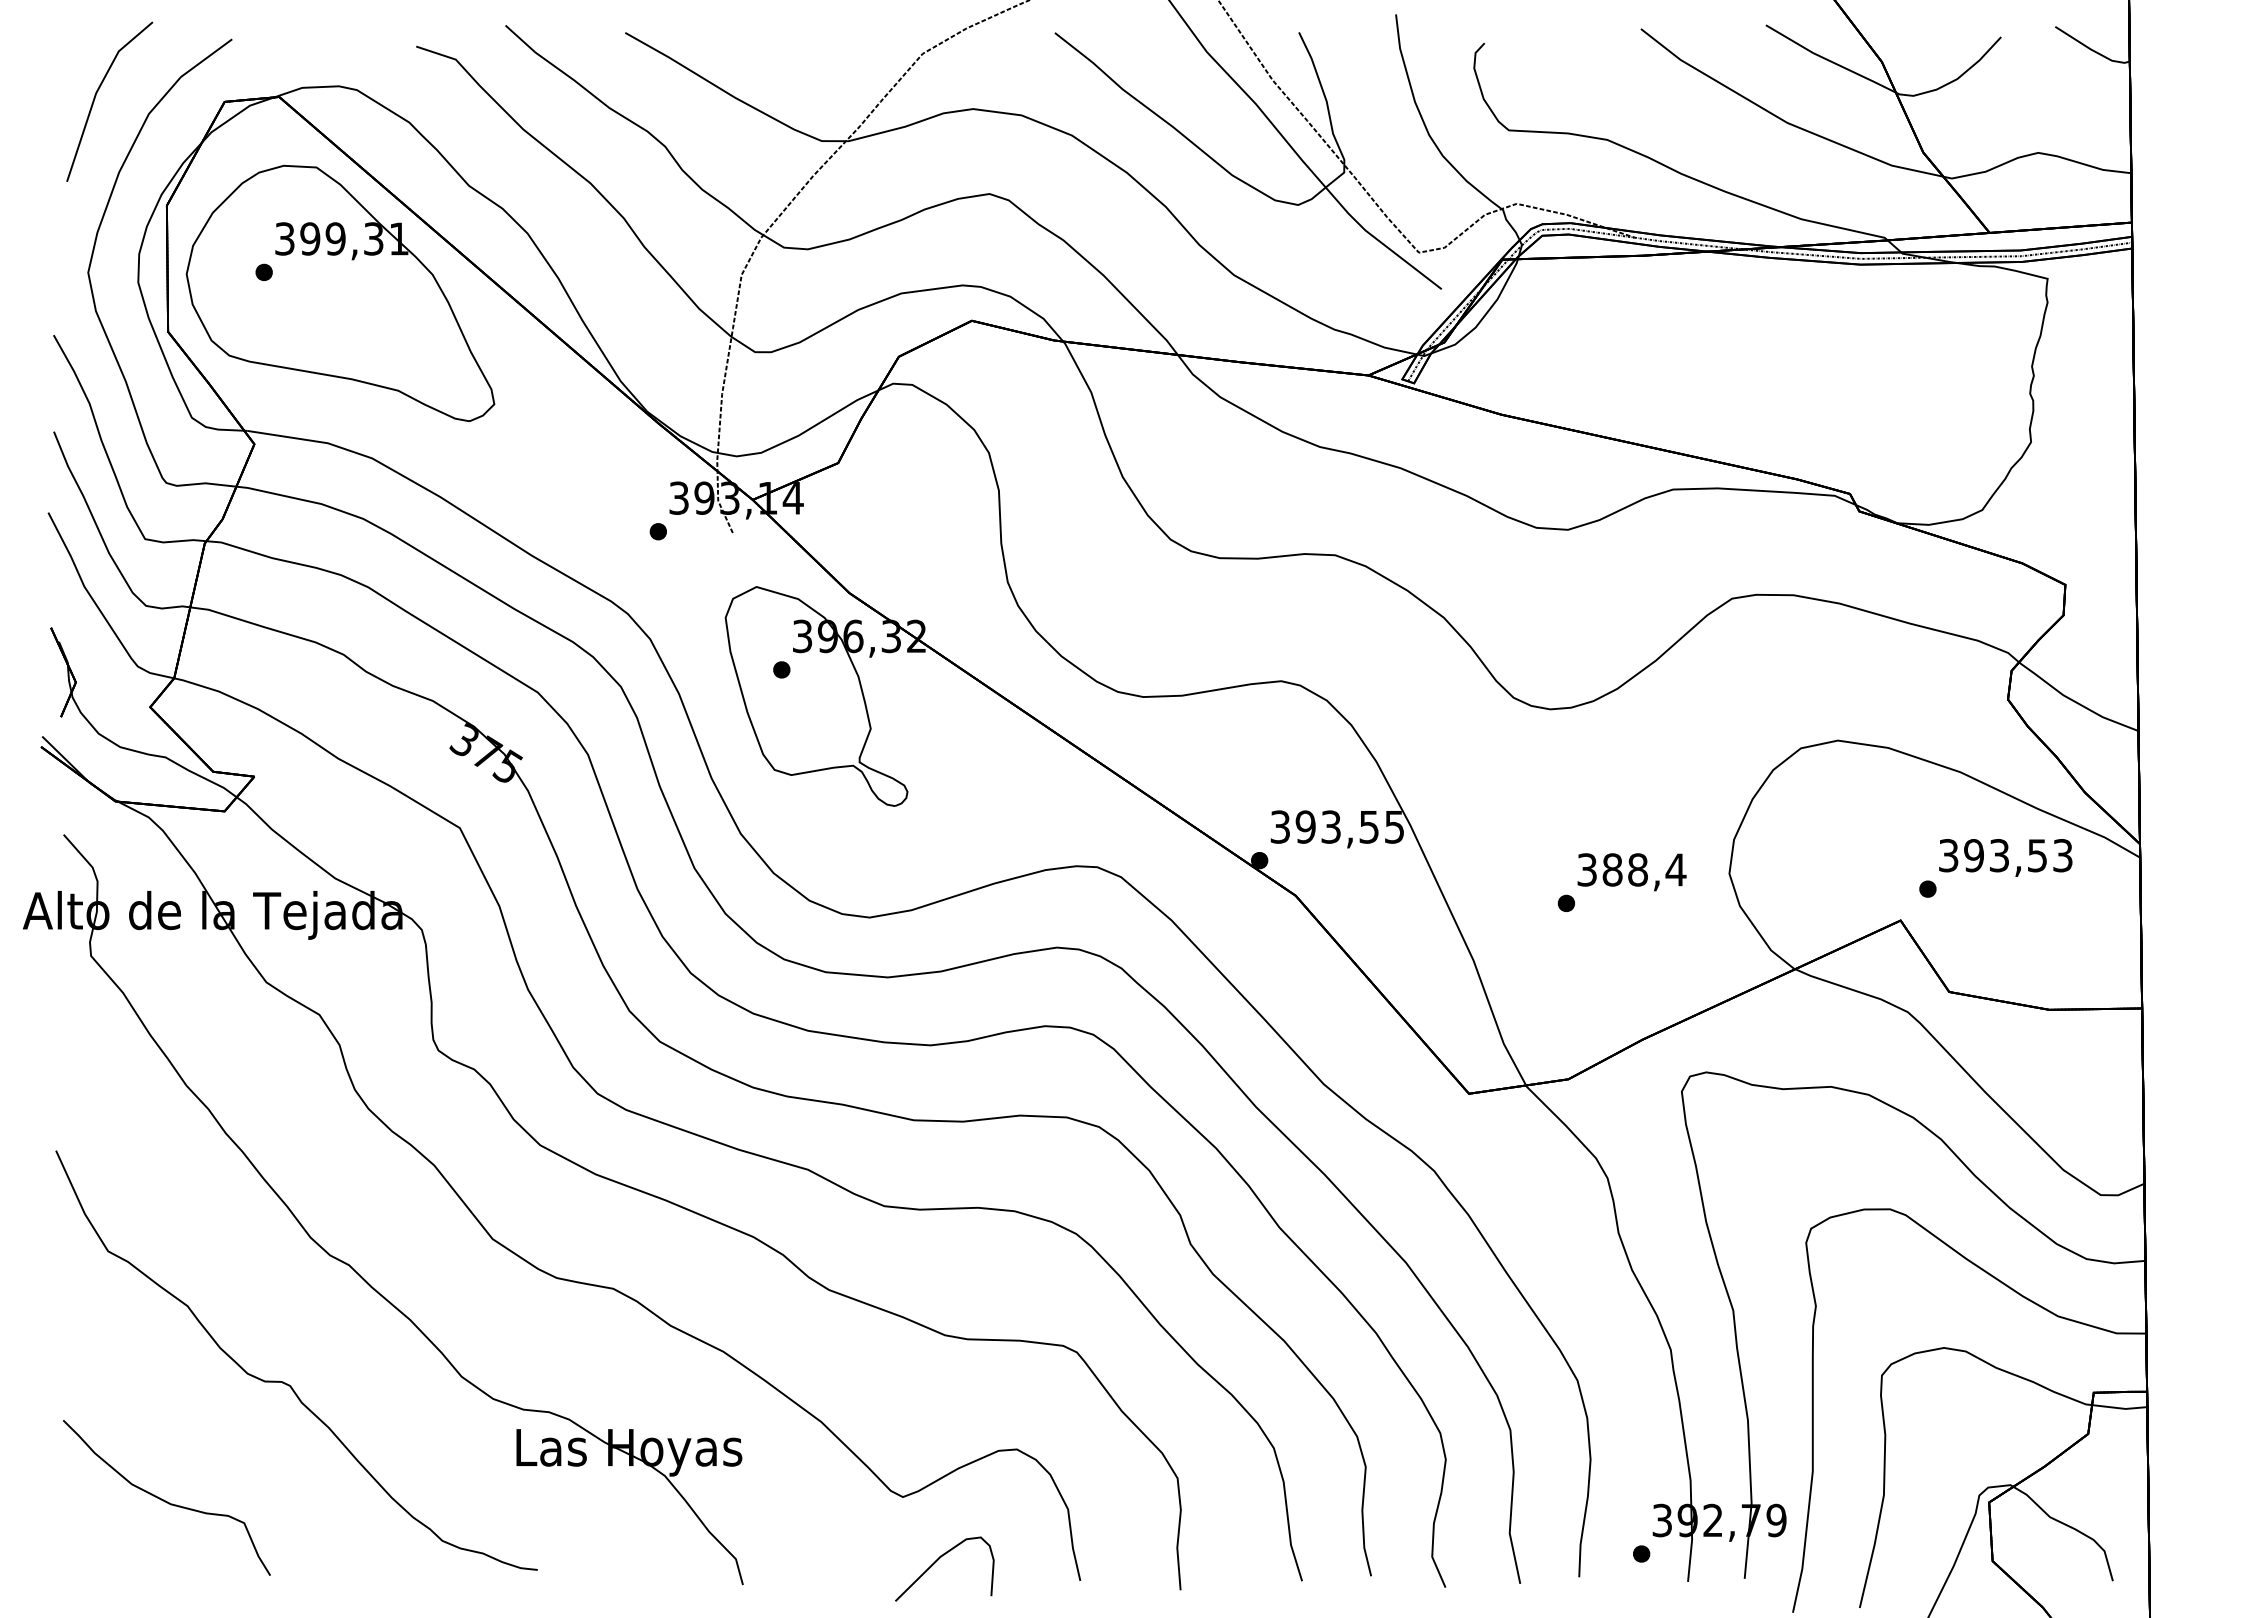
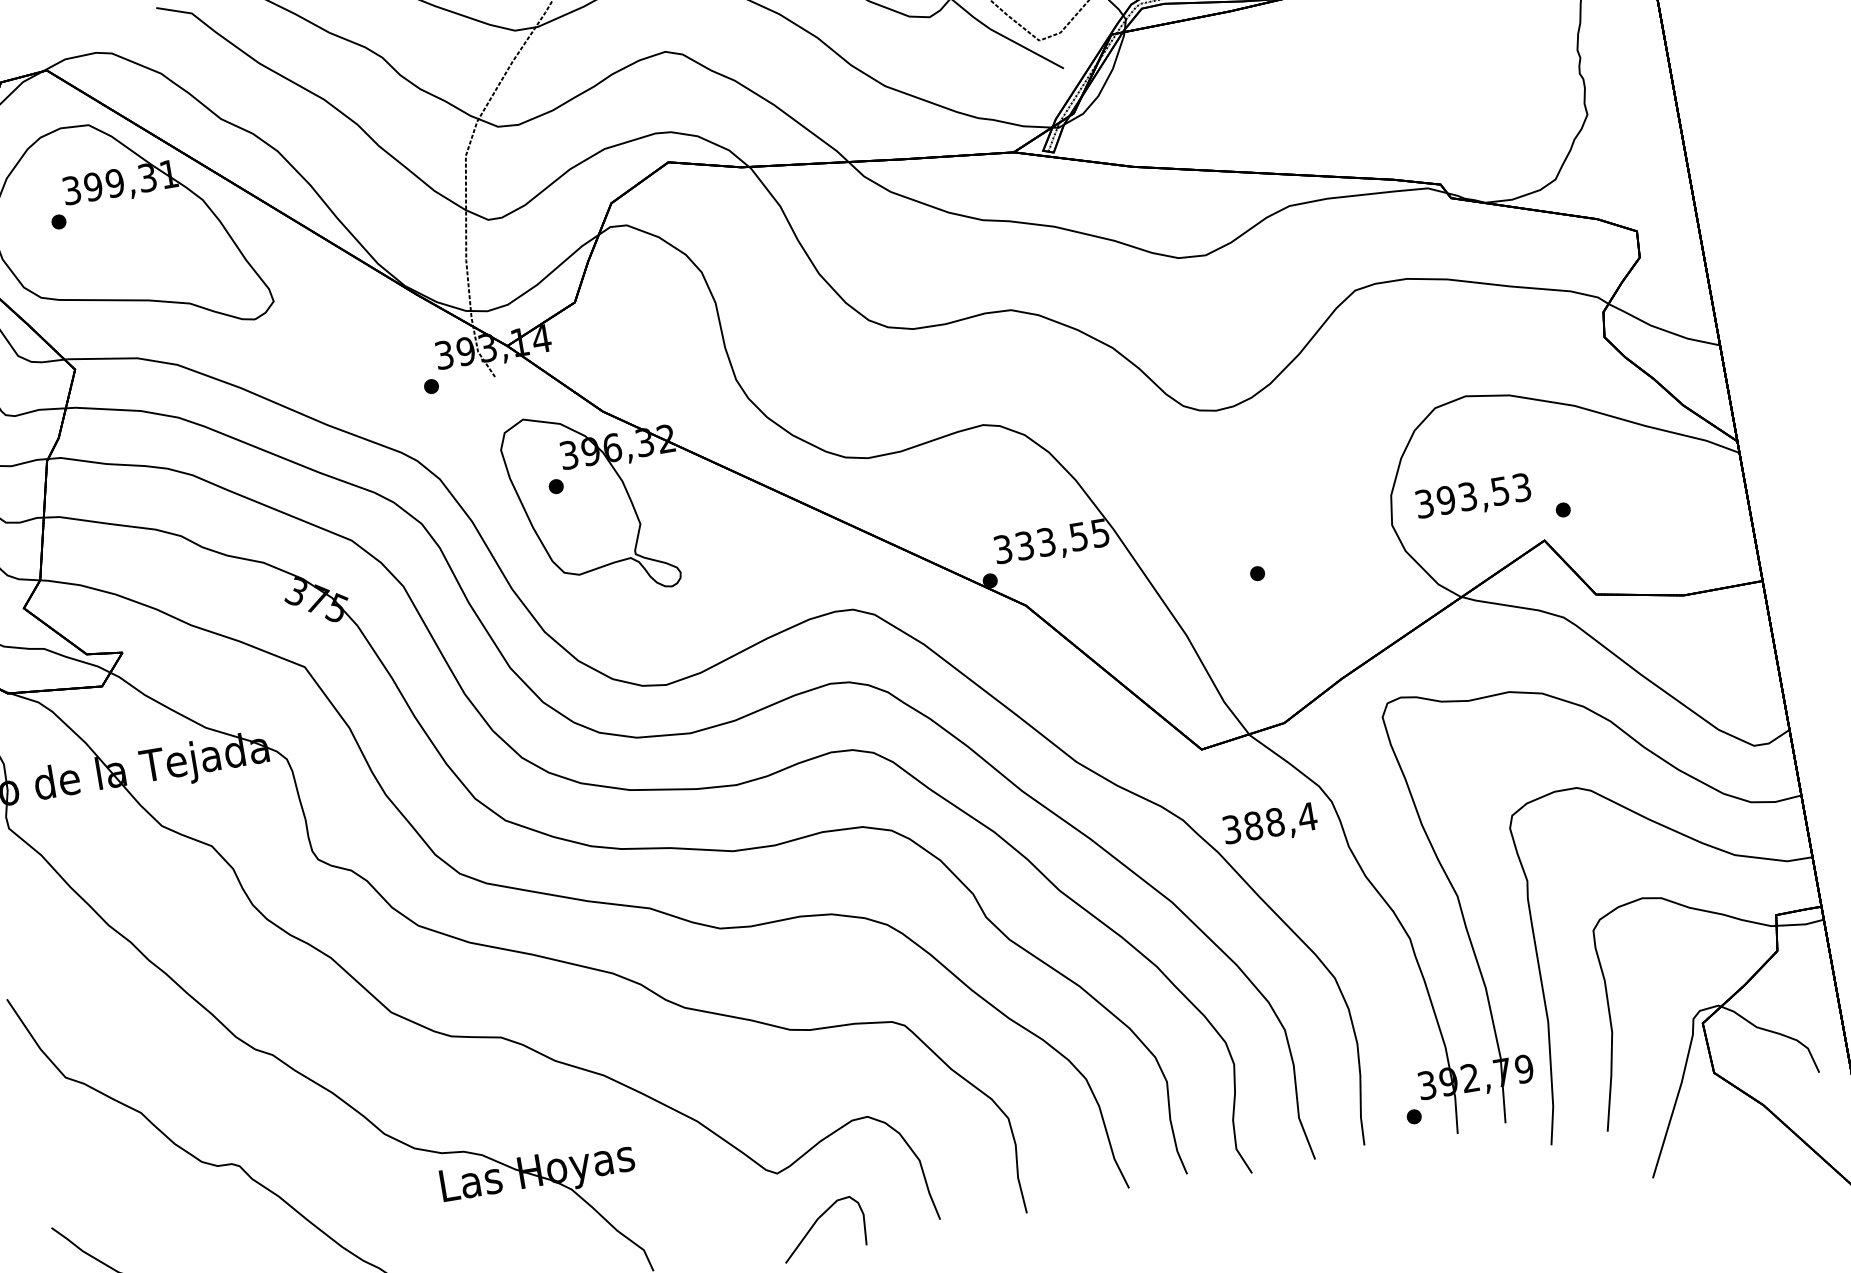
text: (1305, 826) -> (1024, 545), 393,55 -> 333,55
text: (2005, 857) -> (1473, 497), moved
text: (1631, 872) -> (1270, 825), moved

